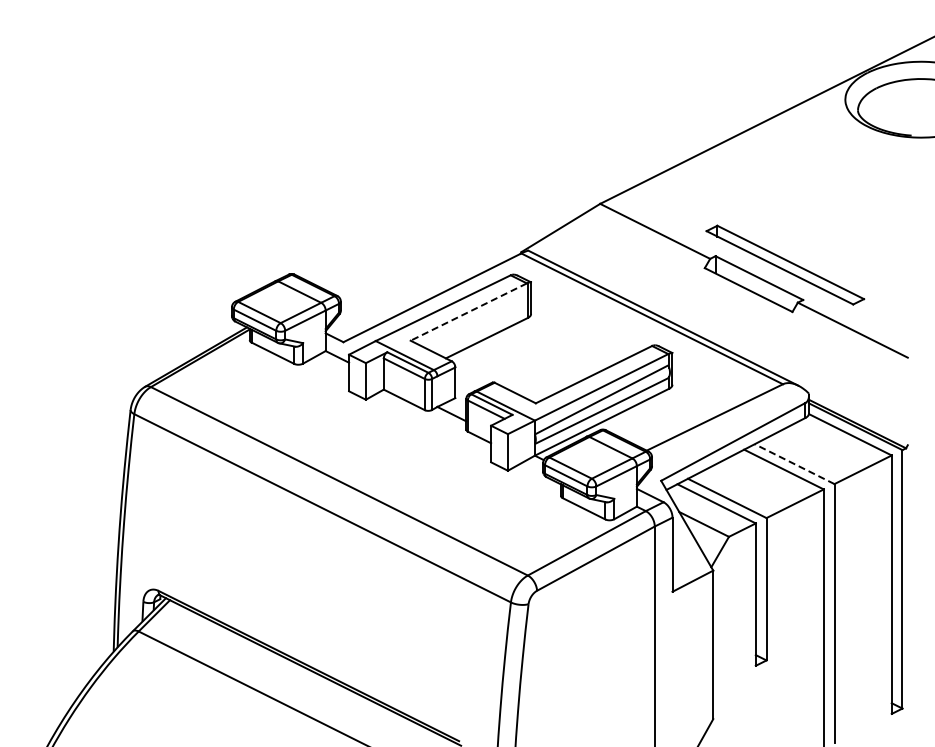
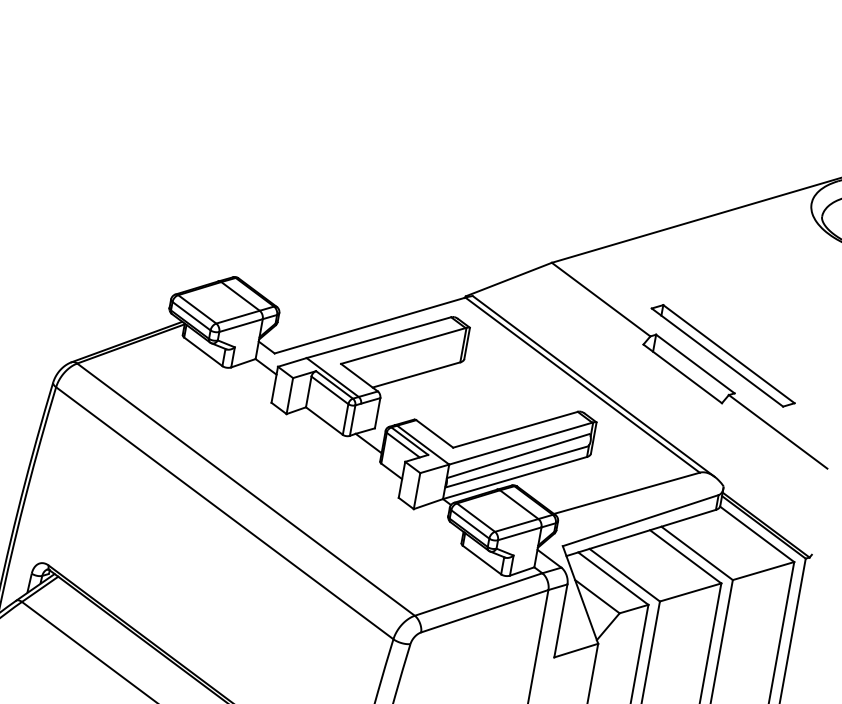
line: (468, 312) -> (403, 346), dashed -> solid
line: (794, 464) -> (696, 553), dashed -> solid

